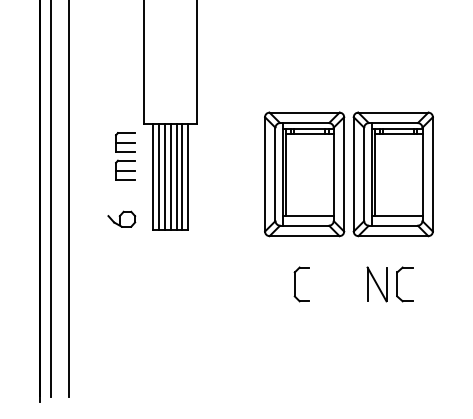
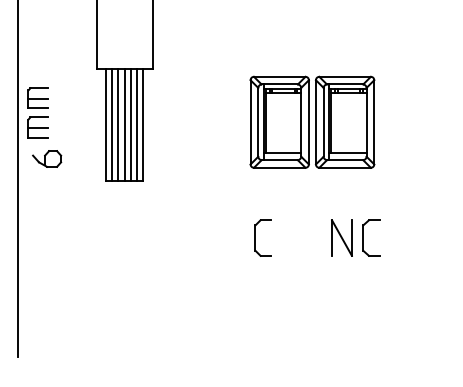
part: (125, 156) -> (38, 112), moved
part: (348, 174) -> (311, 122), size x0.7
part: (121, 218) -> (46, 158), moved

